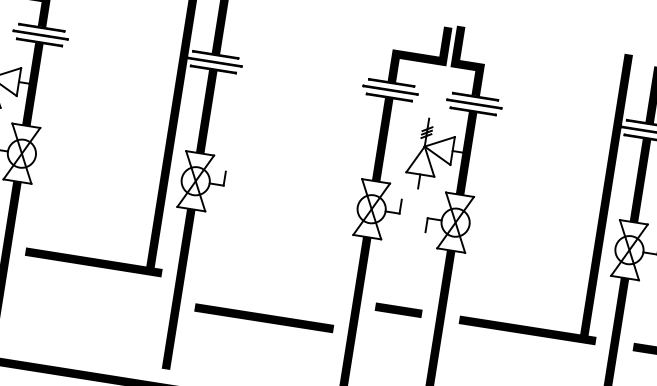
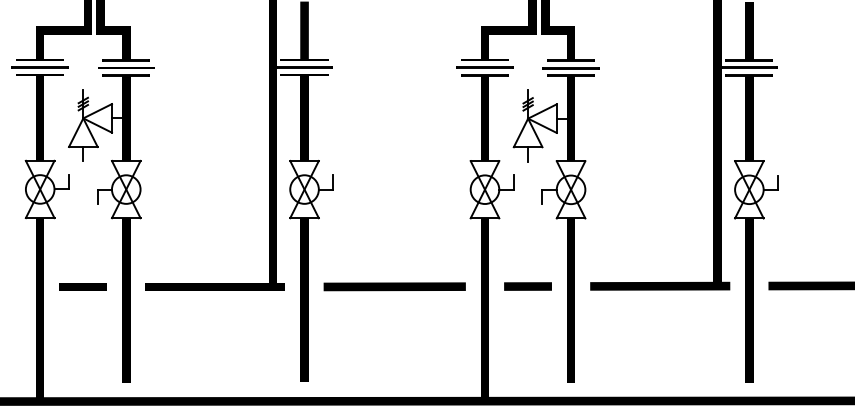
line: (264, 317) -> (394, 286), moved

